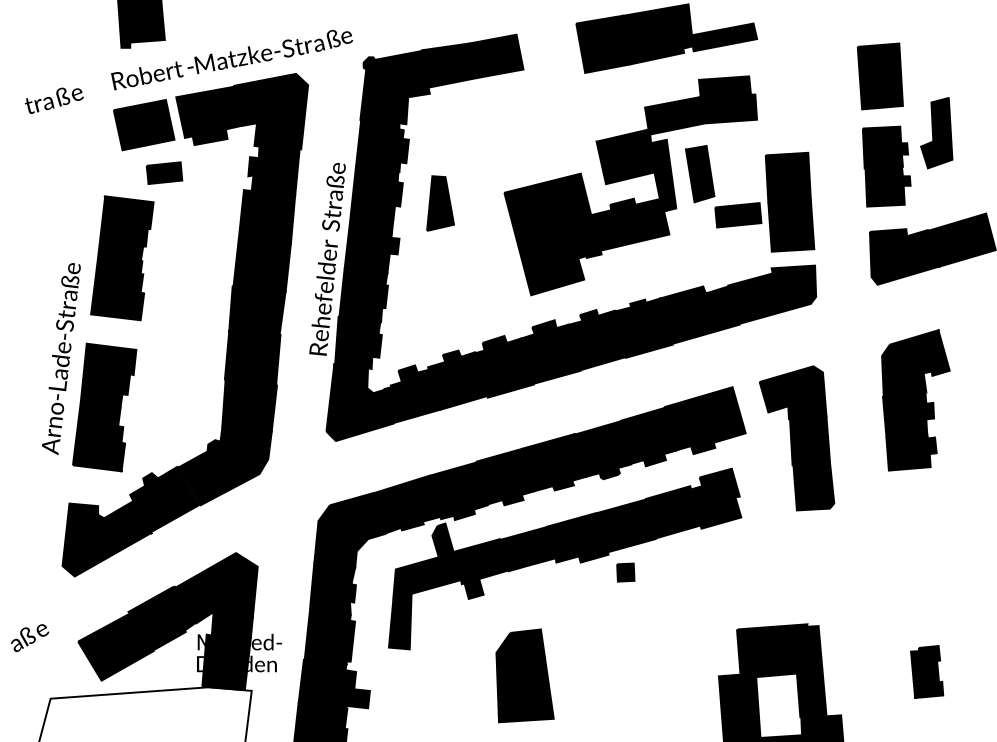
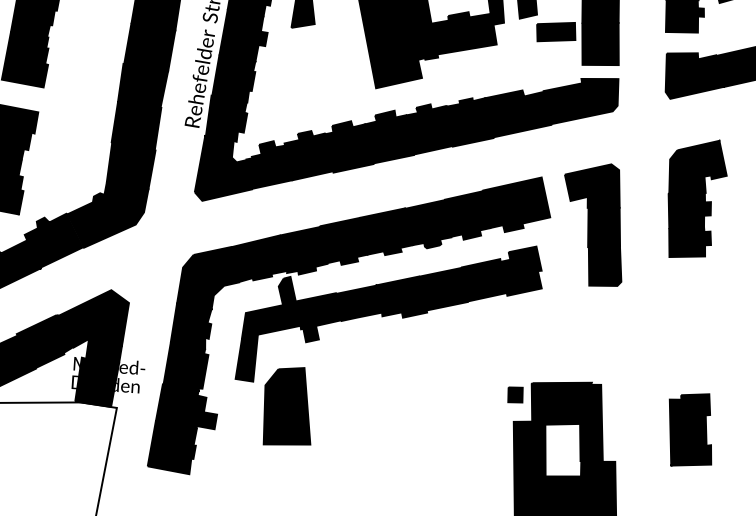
part: (625, 572) -> (515, 394), moved
part: (926, 671) -> (690, 429), size x1.67
part: (524, 675) -> (287, 406), moved

